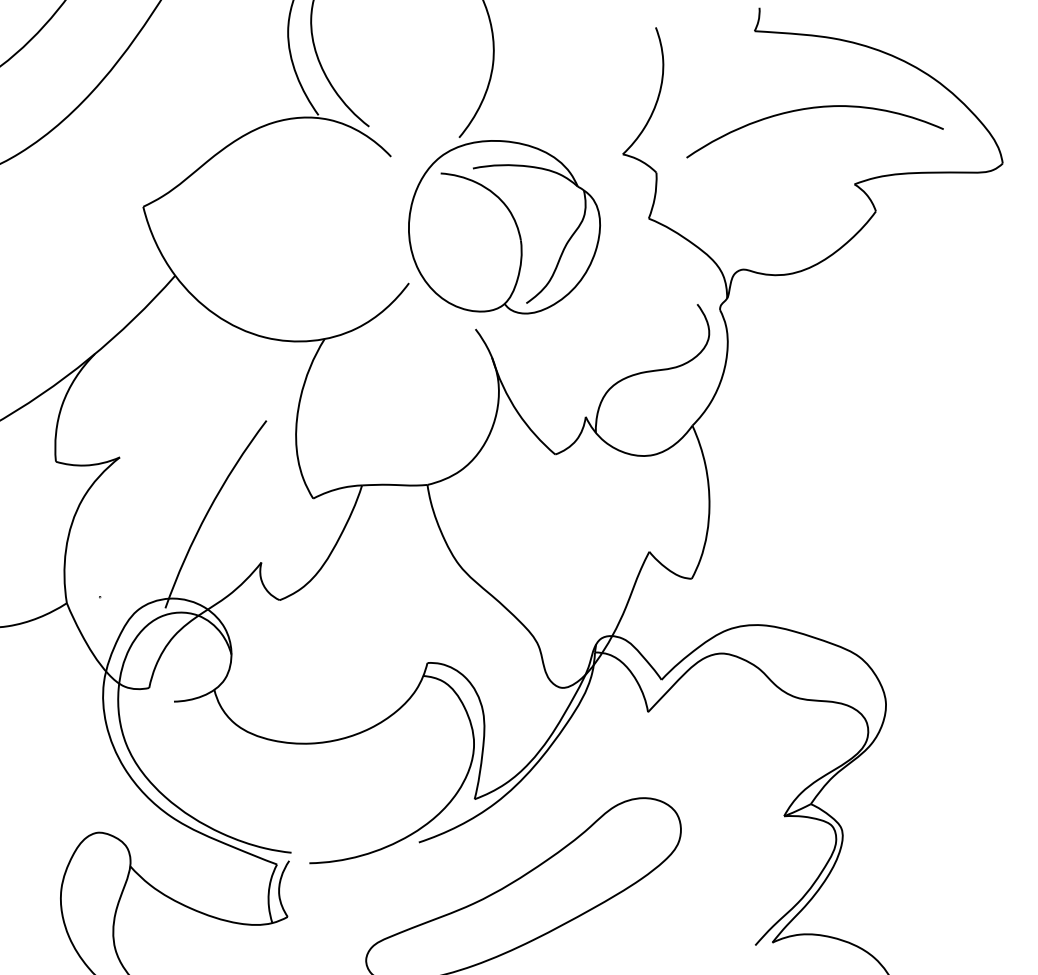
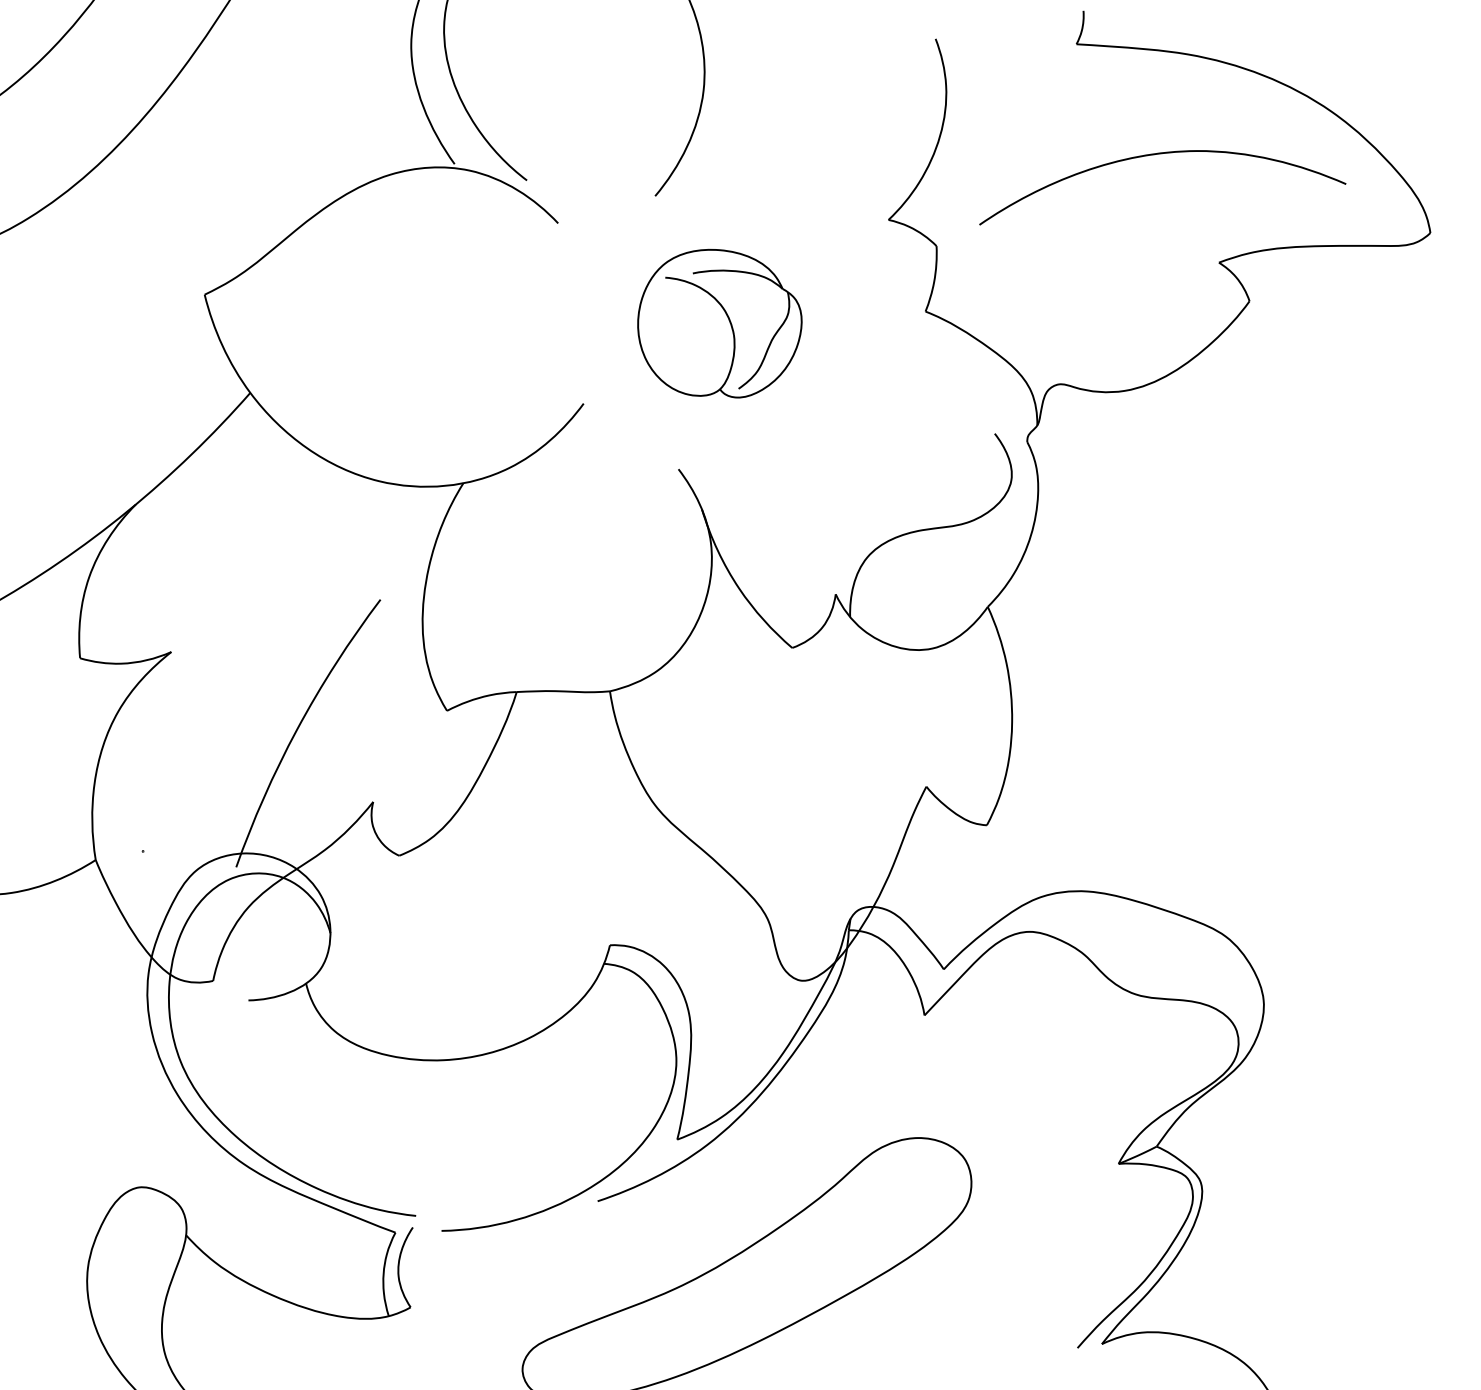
part: (504, 227) -> (719, 323), size x0.6

